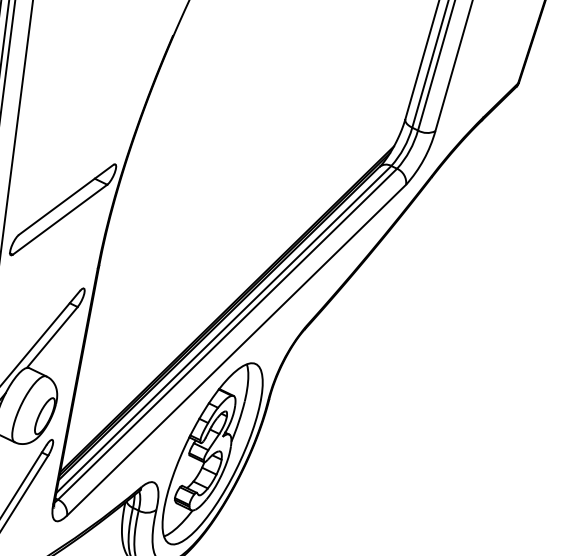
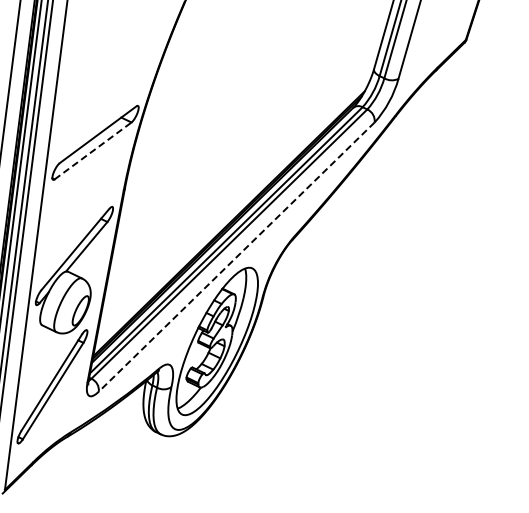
line: (60, 219) -> (93, 150), solid -> dashed
line: (236, 350) -> (236, 257), solid -> dashed

